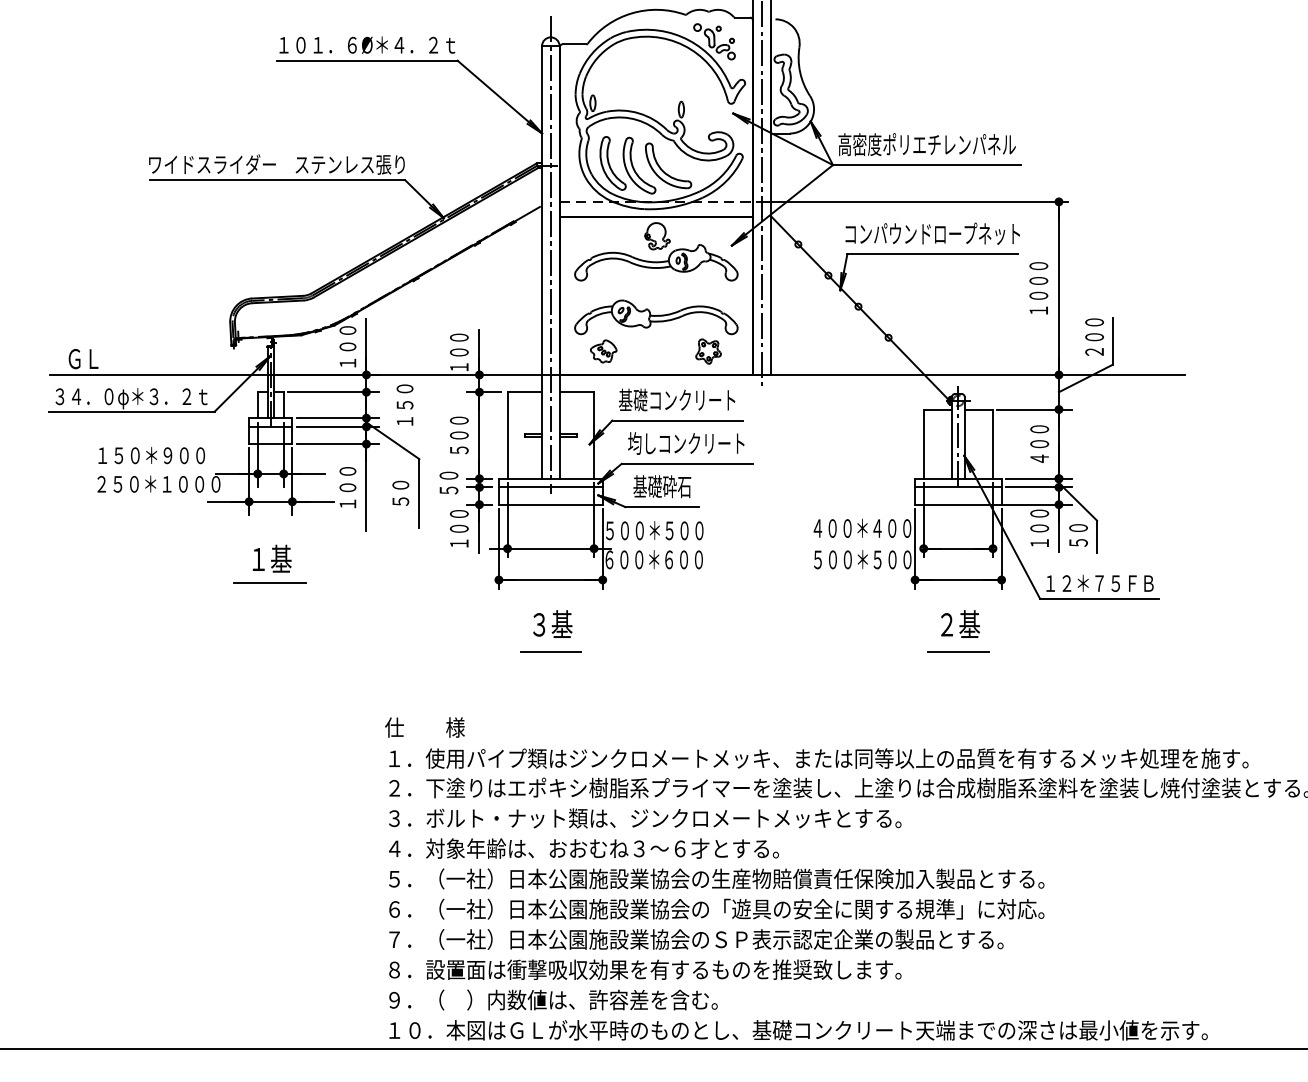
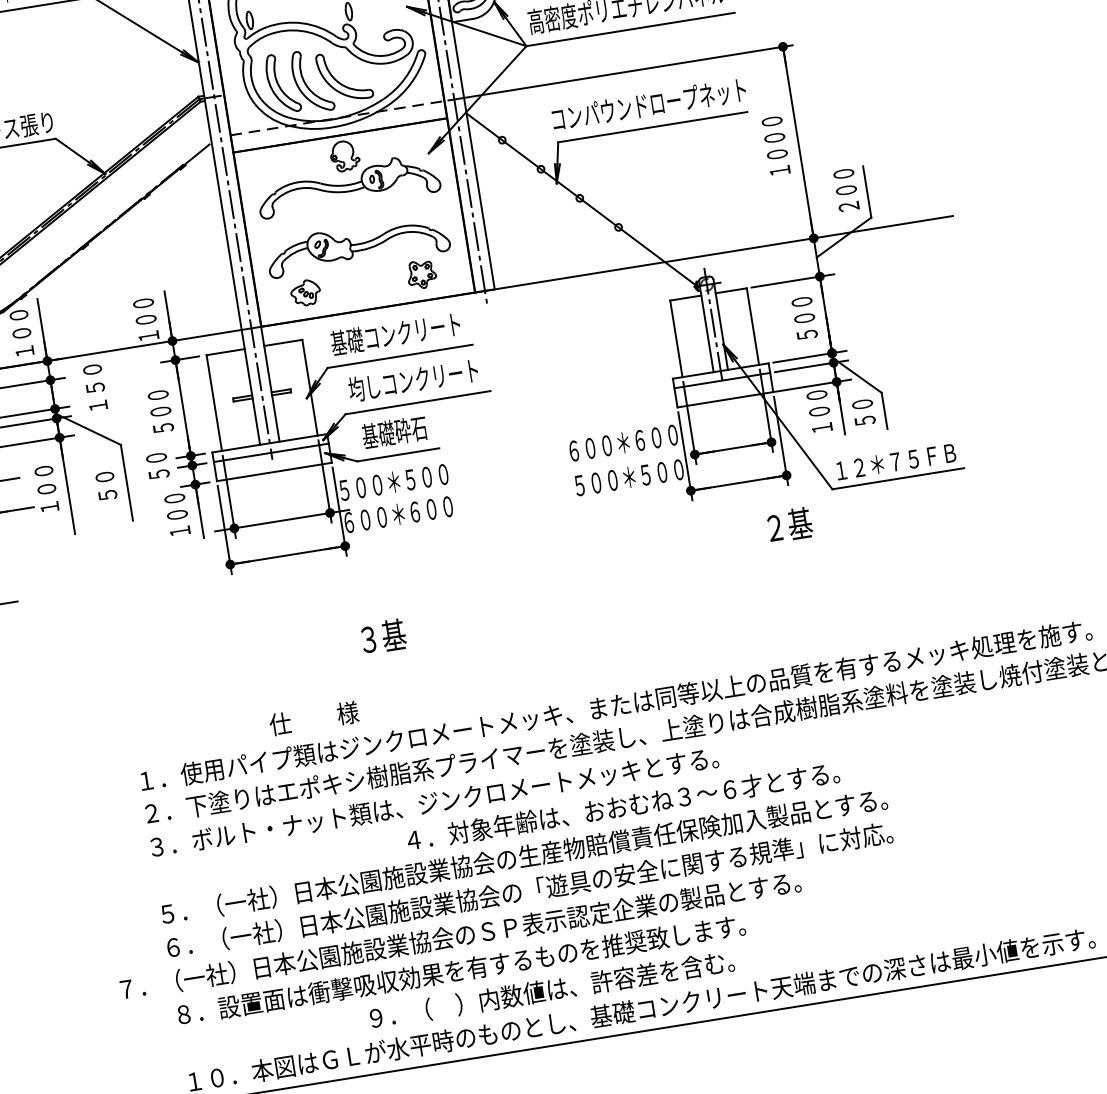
text: (1039, 458) -> (806, 334), ４００ -> ５００
text: (847, 528) -> (606, 445), ４００＊４００ -> ６００＊６００
text: (552, 623) -> (383, 635), moved
text: (960, 623) -> (789, 524), moved
line: (550, 652) -> (300, 635), removed
line: (958, 652) -> (751, 563), removed
text: (424, 727) -> (313, 718), moved
text: (583, 848) -> (622, 806), moved
text: (696, 939) -> (460, 935), moved
text: (553, 999) -> (552, 989), moved

